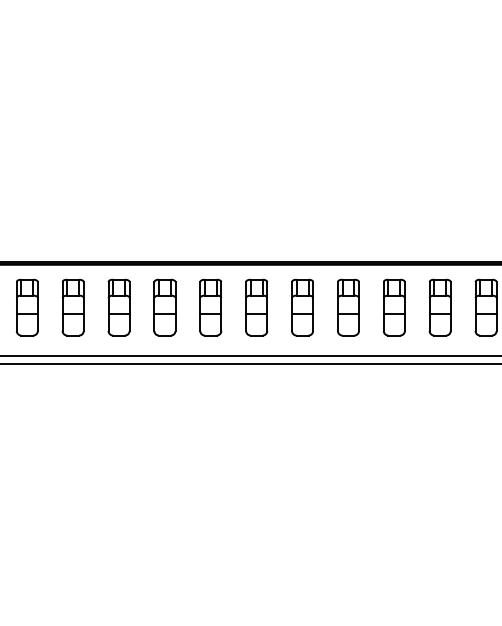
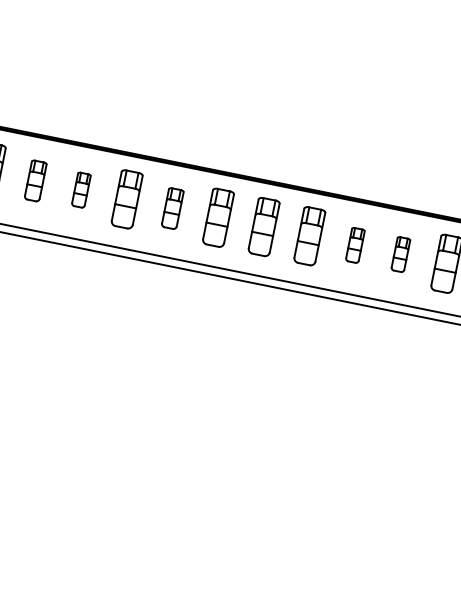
part: (26, 307) -> (34, 180), size x0.7
part: (72, 307) -> (80, 189), size x0.6
part: (164, 307) -> (172, 208), size x0.7
part: (348, 307) -> (355, 245), size x0.6
part: (393, 307) -> (400, 254), size x0.6

